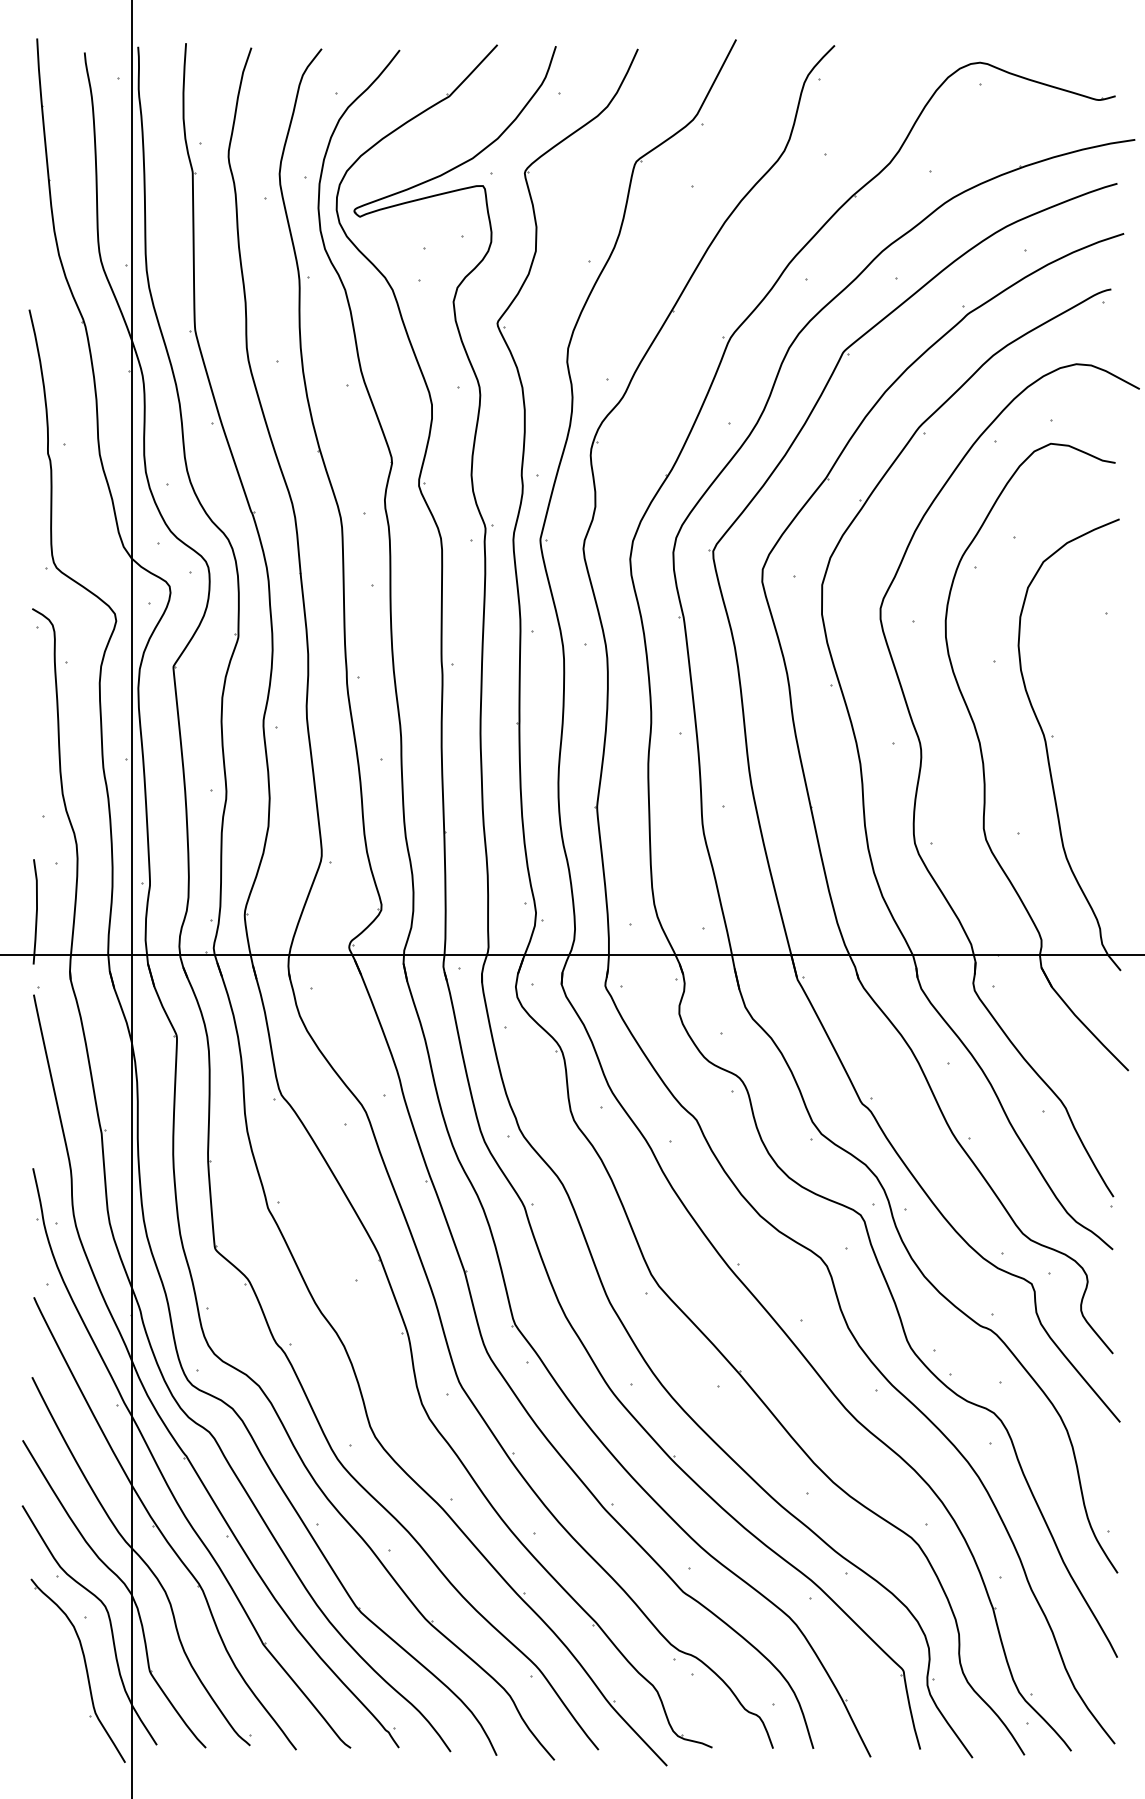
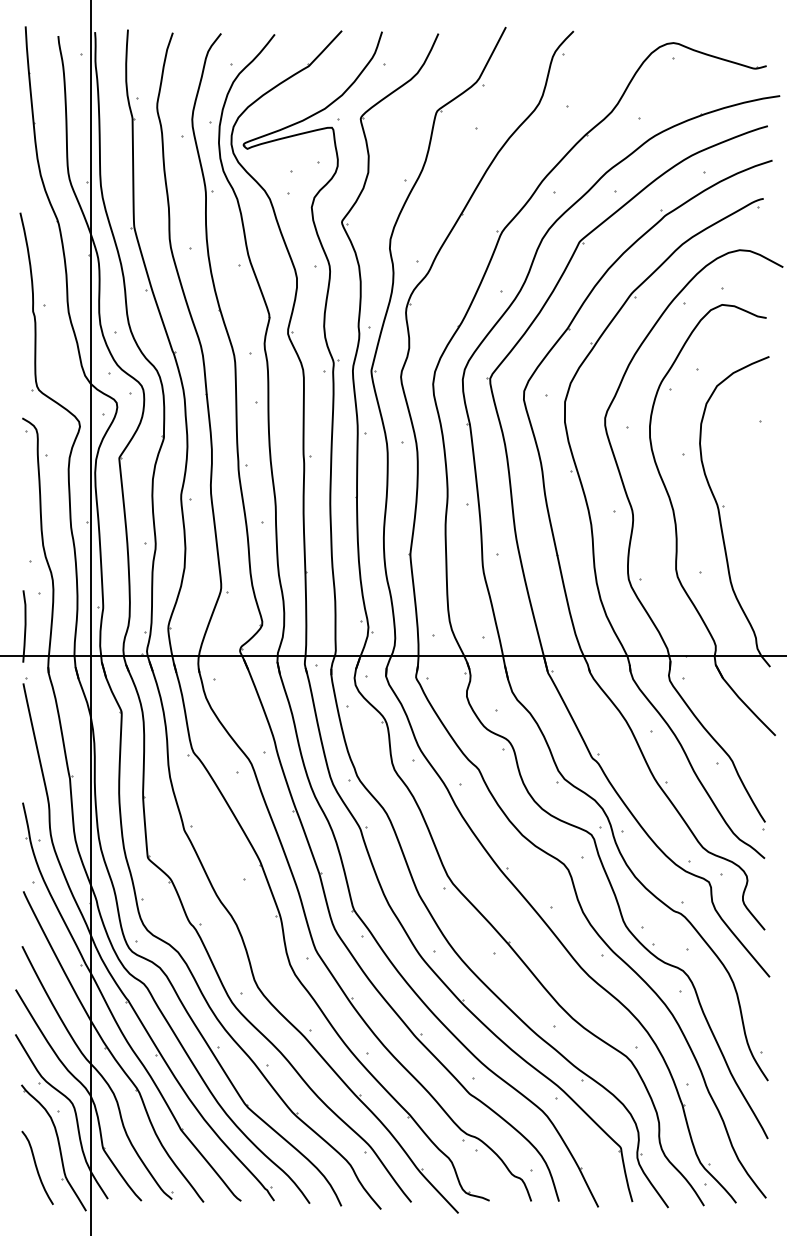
curve: (54, 1699) -> (37, 1167), added

